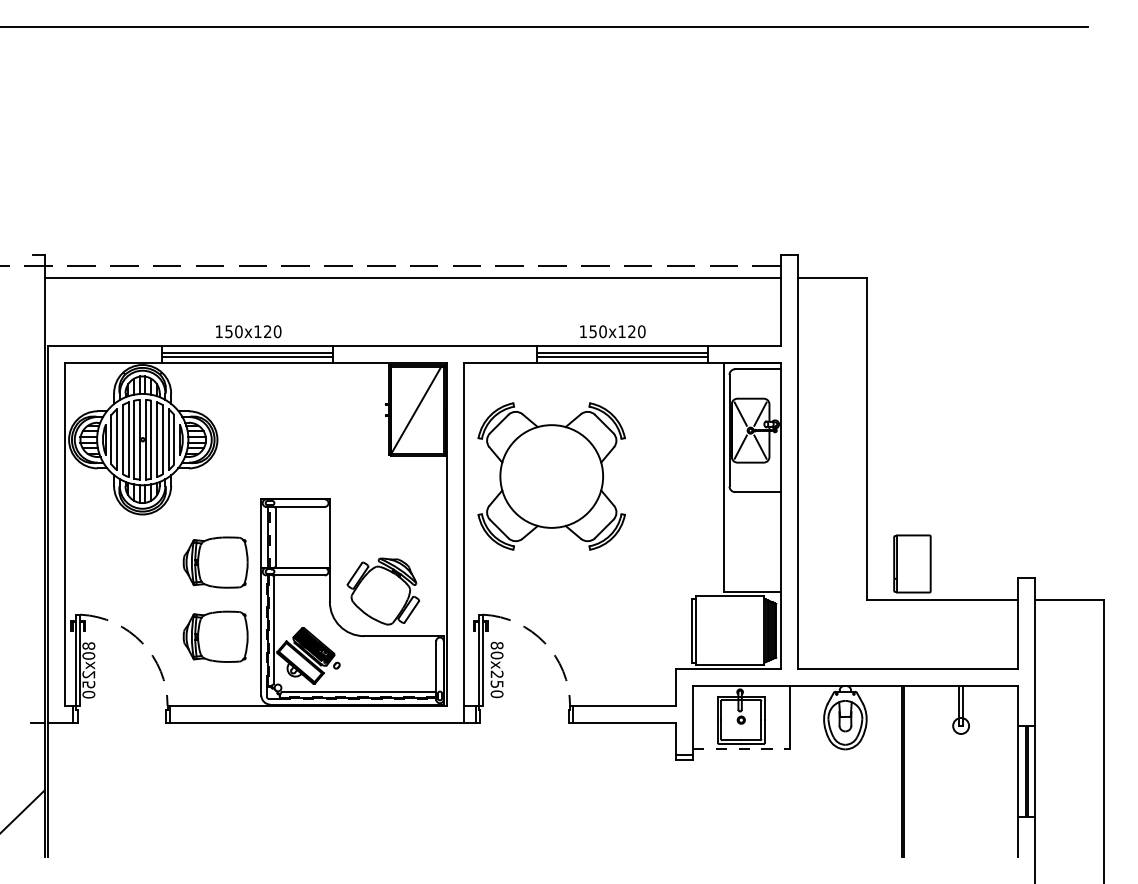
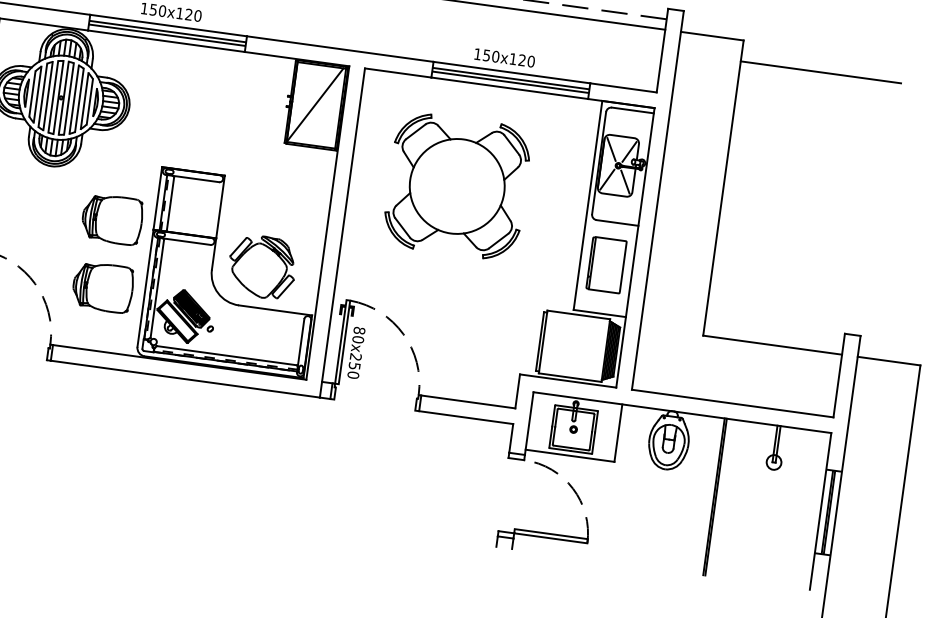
line: (953, 300) -> (820, 72), added
part: (551, 476) -> (457, 186), moved
part: (912, 563) -> (606, 264), moved
line: (741, 748) -> (570, 455), dashed -> solid
part: (724, 835) -> (543, 533), added

